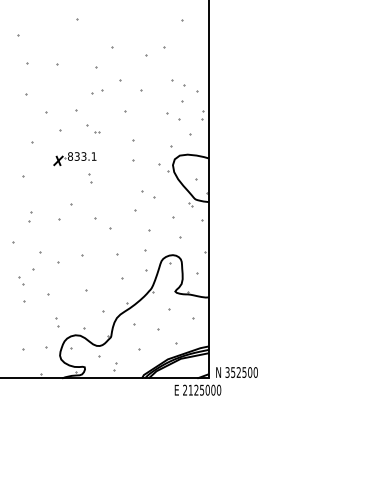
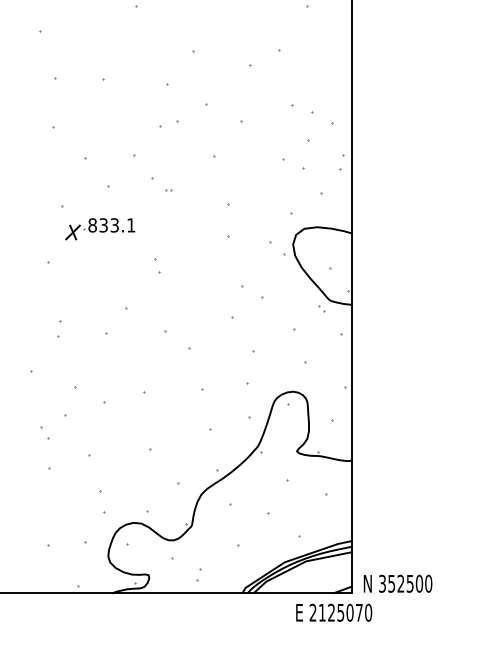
part: (74, 159) -> (99, 230), moved
part: (57, 322) -> (104, 501), size x1.6
text: (213, 389) -> (359, 611), 2125000 -> 2125070

